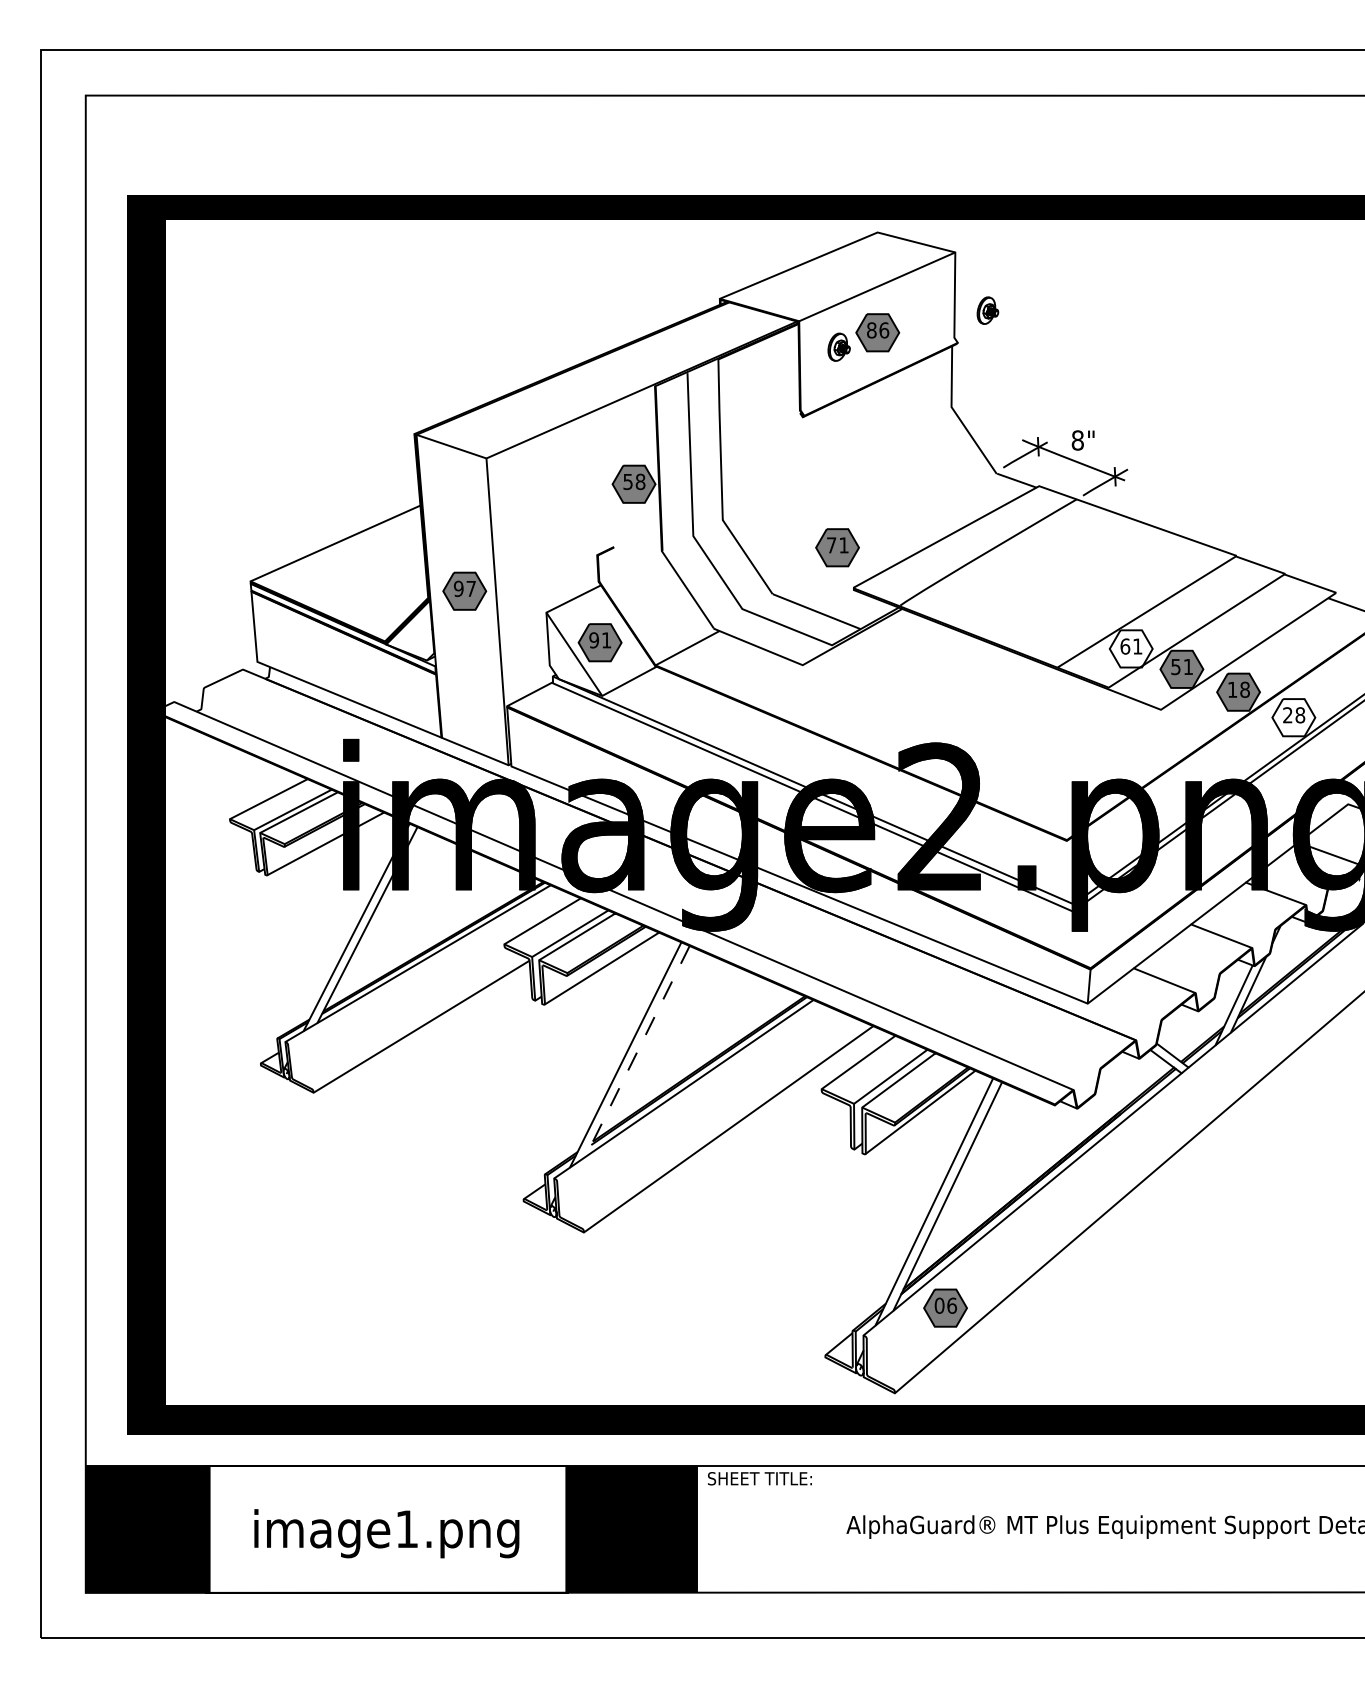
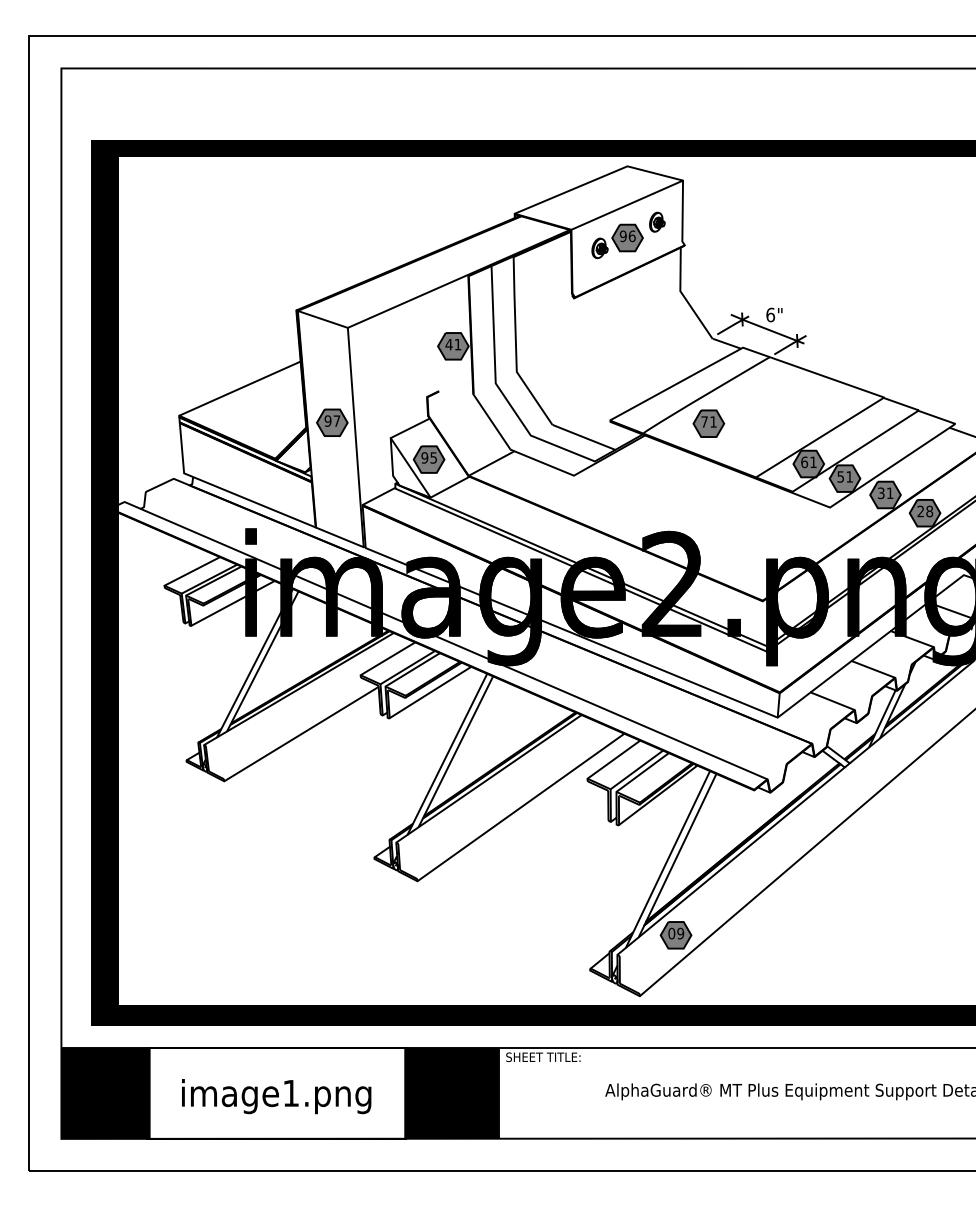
part: (988, 309) -> (657, 221), moved
text: (872, 330) -> (623, 236), 86 -> 96
text: (1077, 439) -> (770, 314), 8" -> 6"
text: (634, 481) -> (453, 344), 58 -> 41
part: (837, 547) -> (708, 423), moved
text: (606, 639) -> (433, 457), 91 -> 95
fill: (1130, 648) -> (808, 463), added
text: (1238, 688) -> (885, 492), 18 -> 31
fill: (1293, 716) -> (924, 512), added
line: (637, 1053) -> (455, 753), dashed -> solid
text: (951, 1305) -> (680, 933), 06 -> 09

